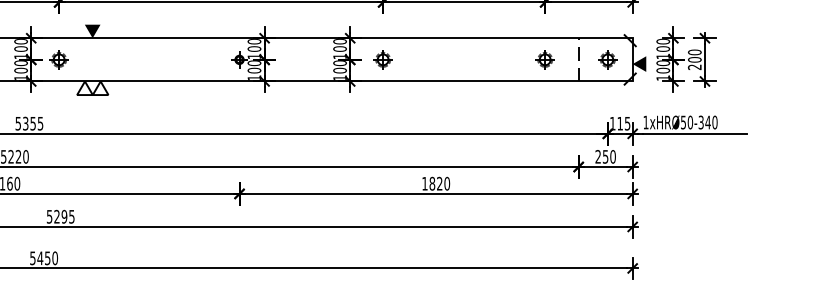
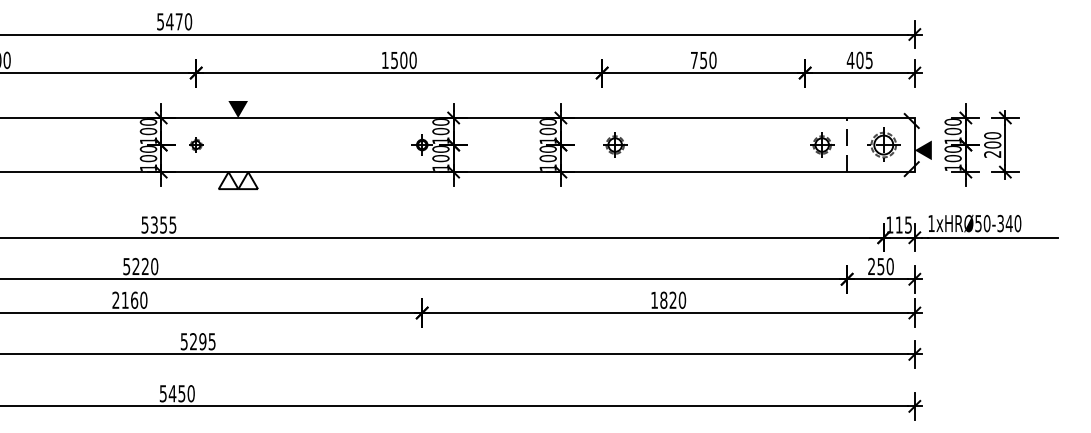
part: (59, 59) -> (196, 144), size x0.6
part: (383, 59) -> (615, 144), moved
part: (545, 59) -> (822, 144), moved
part: (607, 59) -> (883, 144), size x1.4

